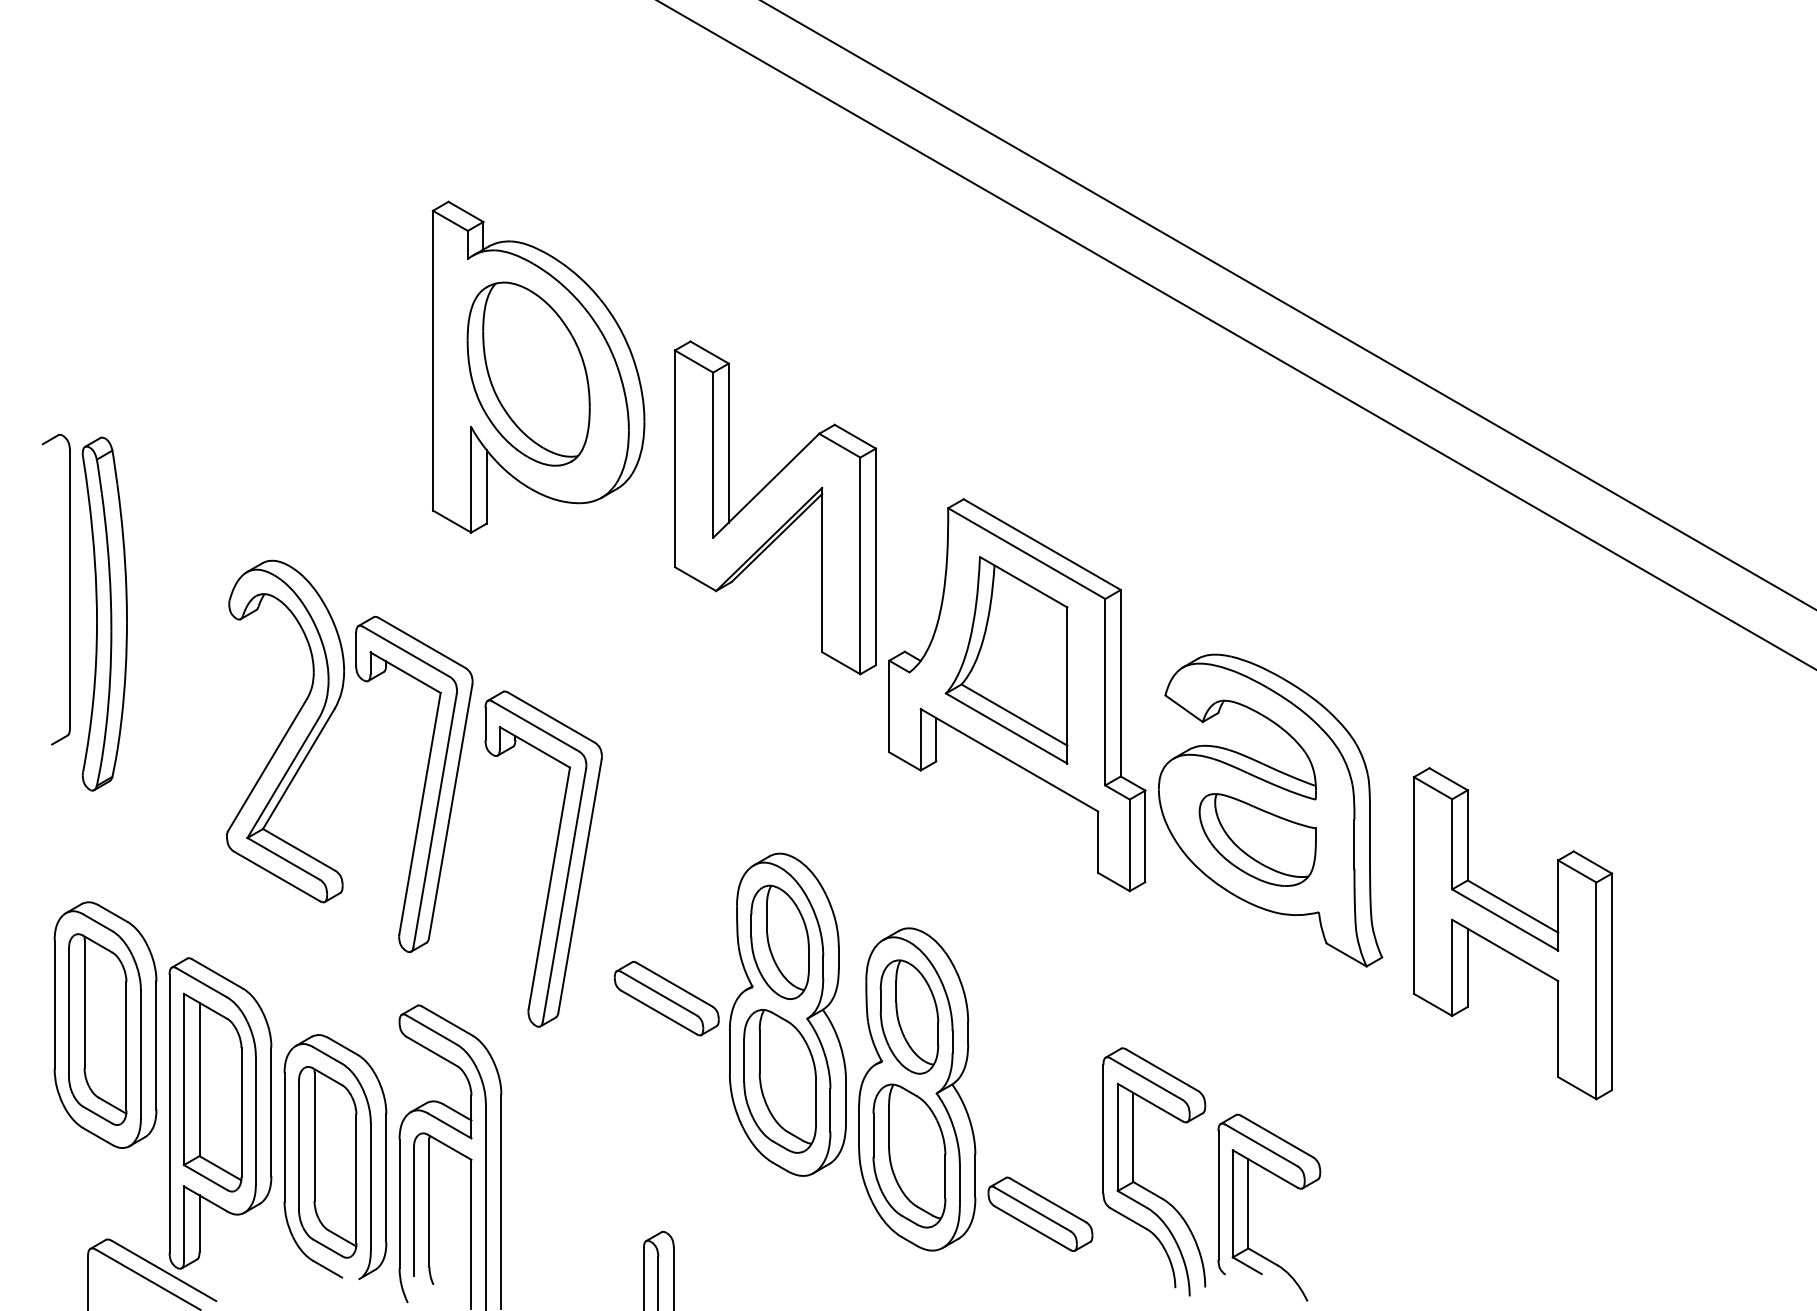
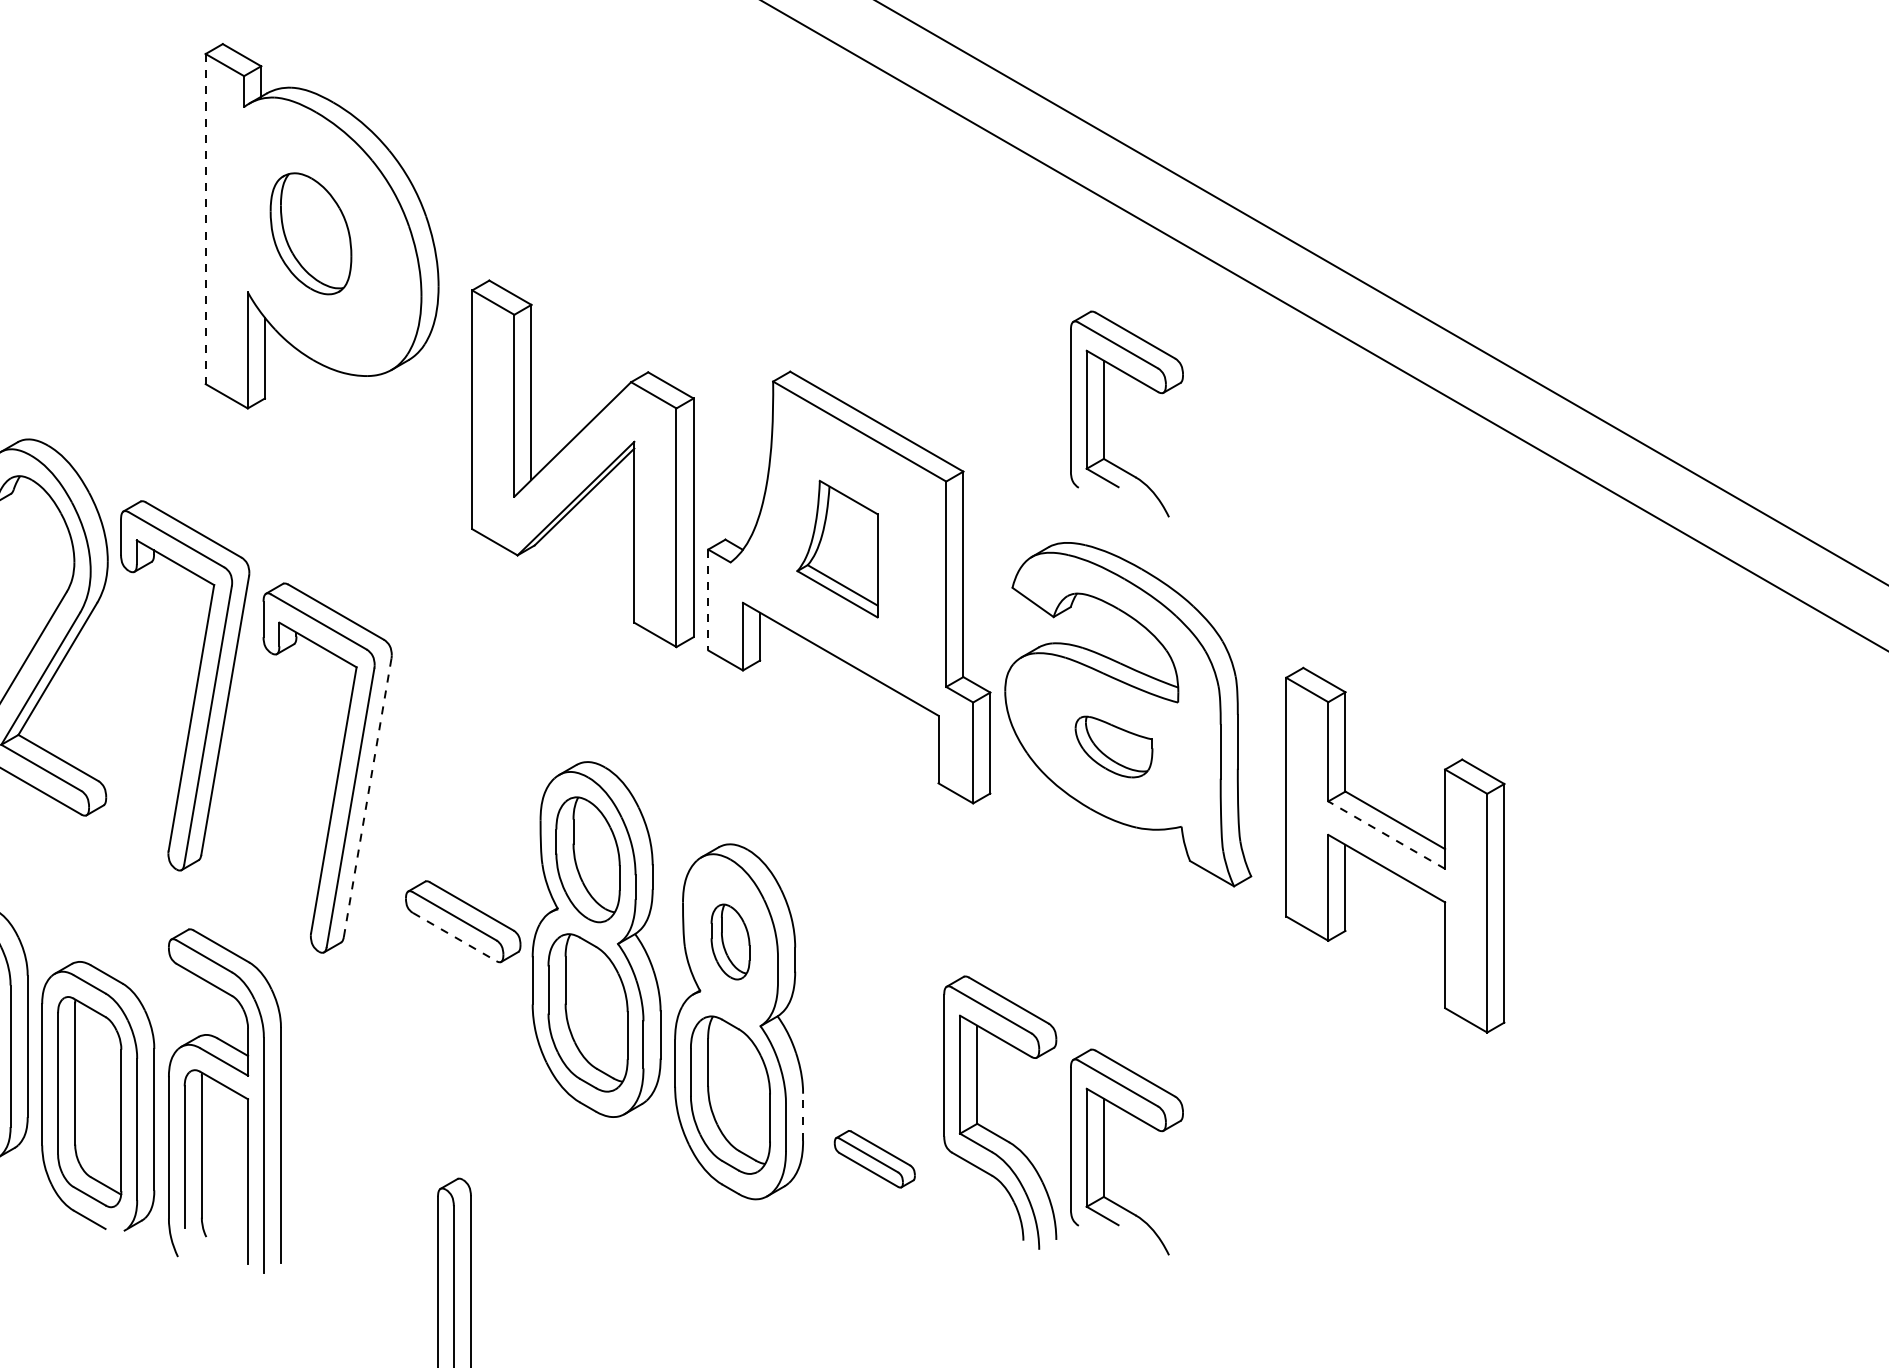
line: (433, 360) -> (206, 218), solid -> dashed
part: (528, 373) -> (310, 233), size x0.6
part: (775, 507) -> (582, 463), moved
part: (1248, 537) -> (1103, 413), added
part: (1006, 660) -> (837, 549), size x0.6
line: (889, 706) -> (708, 599), solid -> dashed
part: (1257, 839) -> (1113, 746), size x0.6
line: (580, 885) -> (368, 797), solid -> dashed
line: (1504, 919) -> (1385, 834), solid -> dashed
line: (659, 1012) -> (455, 937), solid -> dashed
part: (909, 1016) -> (730, 941), size x0.6
line: (975, 1175) -> (803, 1116), solid -> dashed
part: (1040, 1213) -> (874, 1158), size x0.7

